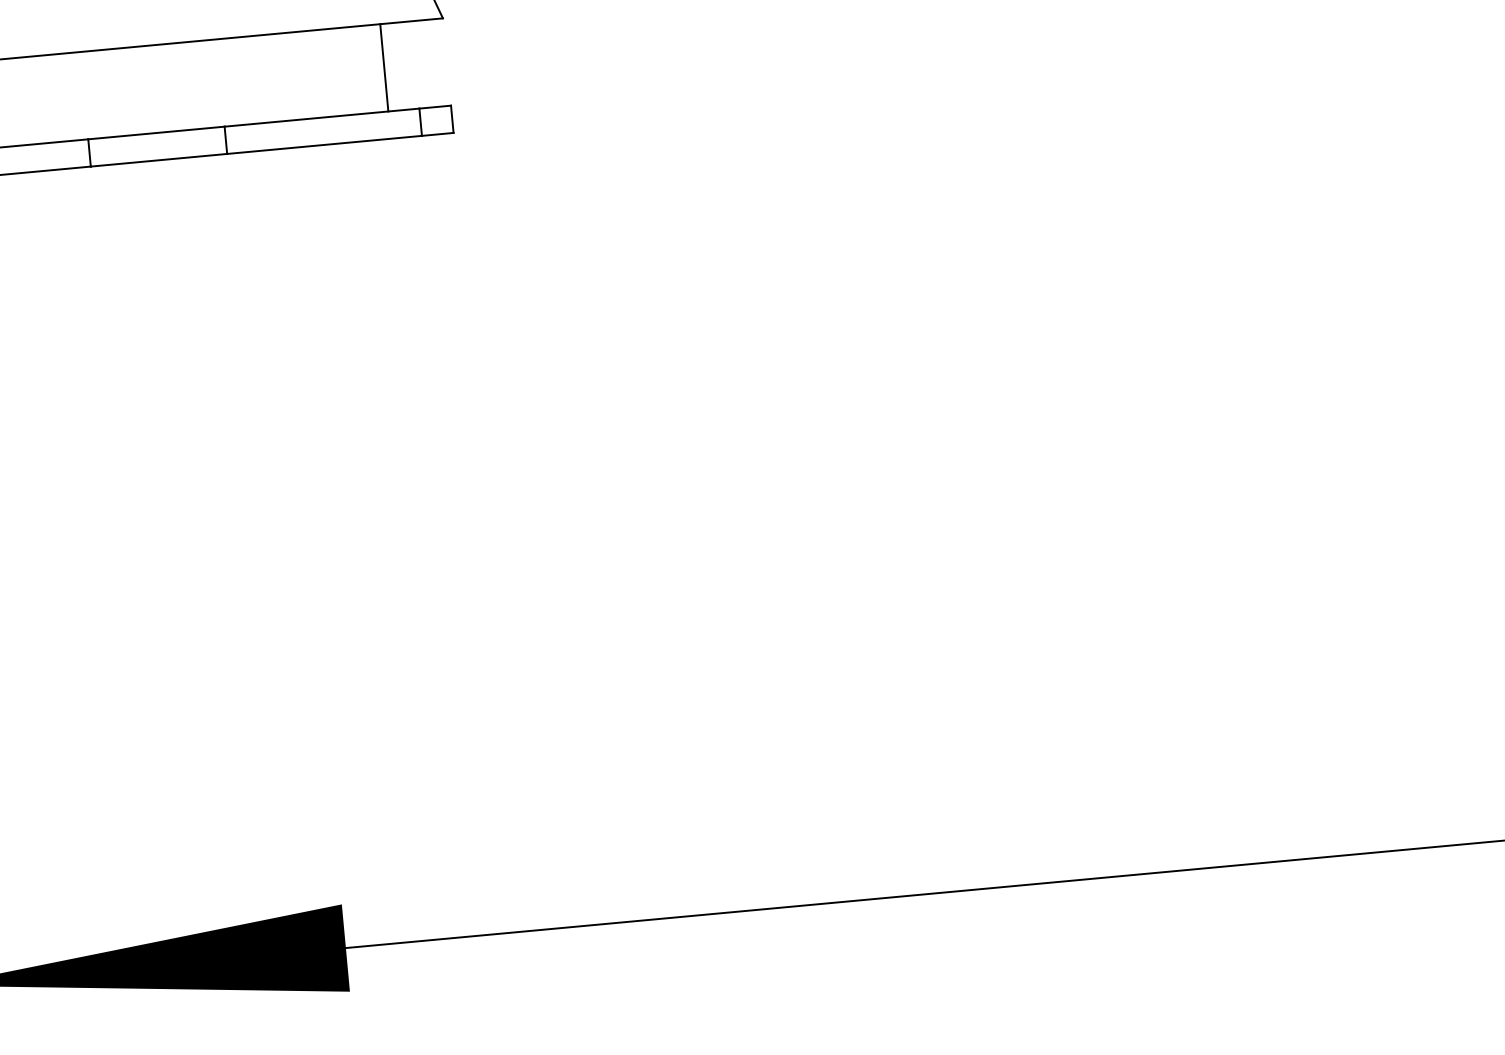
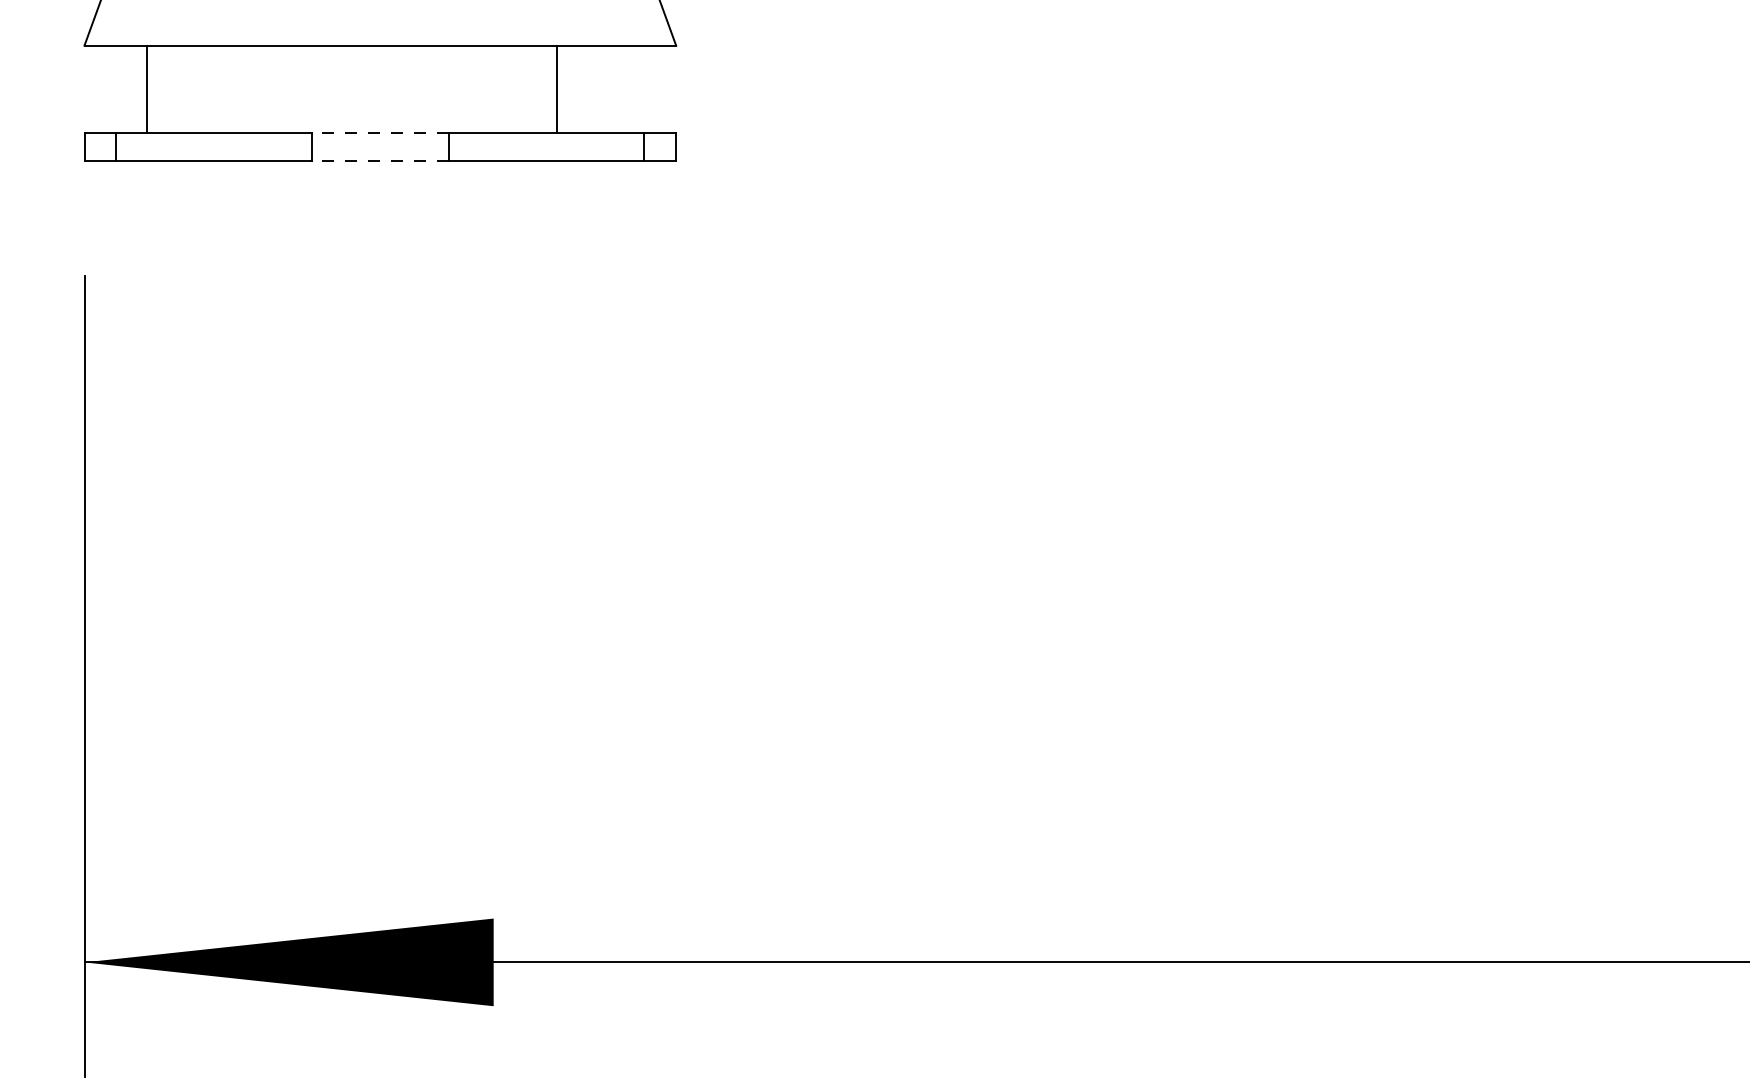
line: (384, 67) -> (557, 89), moved
line: (155, 133) -> (379, 133), solid -> dashed
line: (158, 160) -> (379, 160), solid -> dashed

